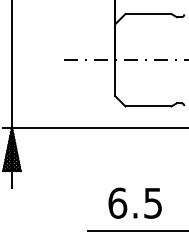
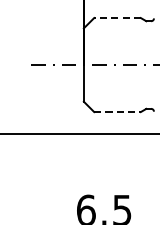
line: (148, 14) -> (117, 18), solid -> dashed
line: (148, 106) -> (117, 112), solid -> dashed

